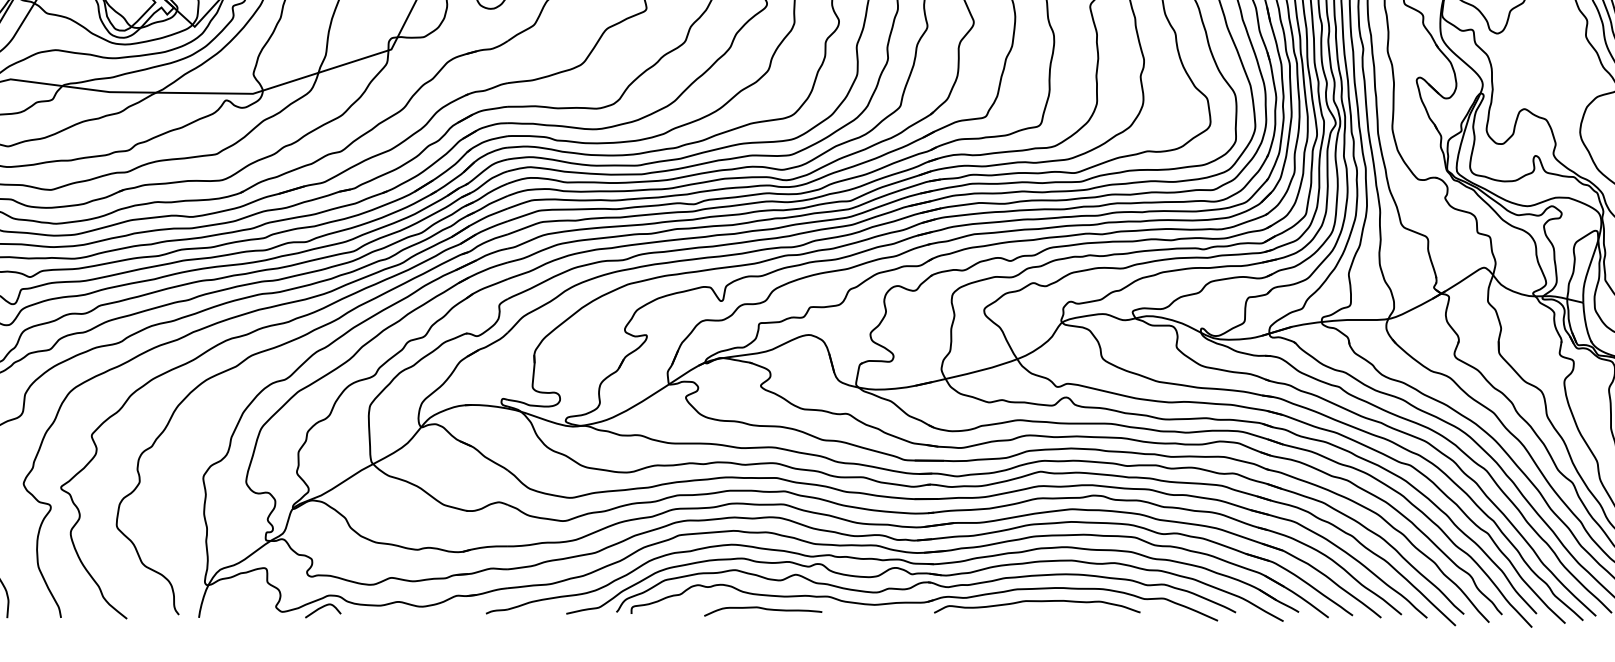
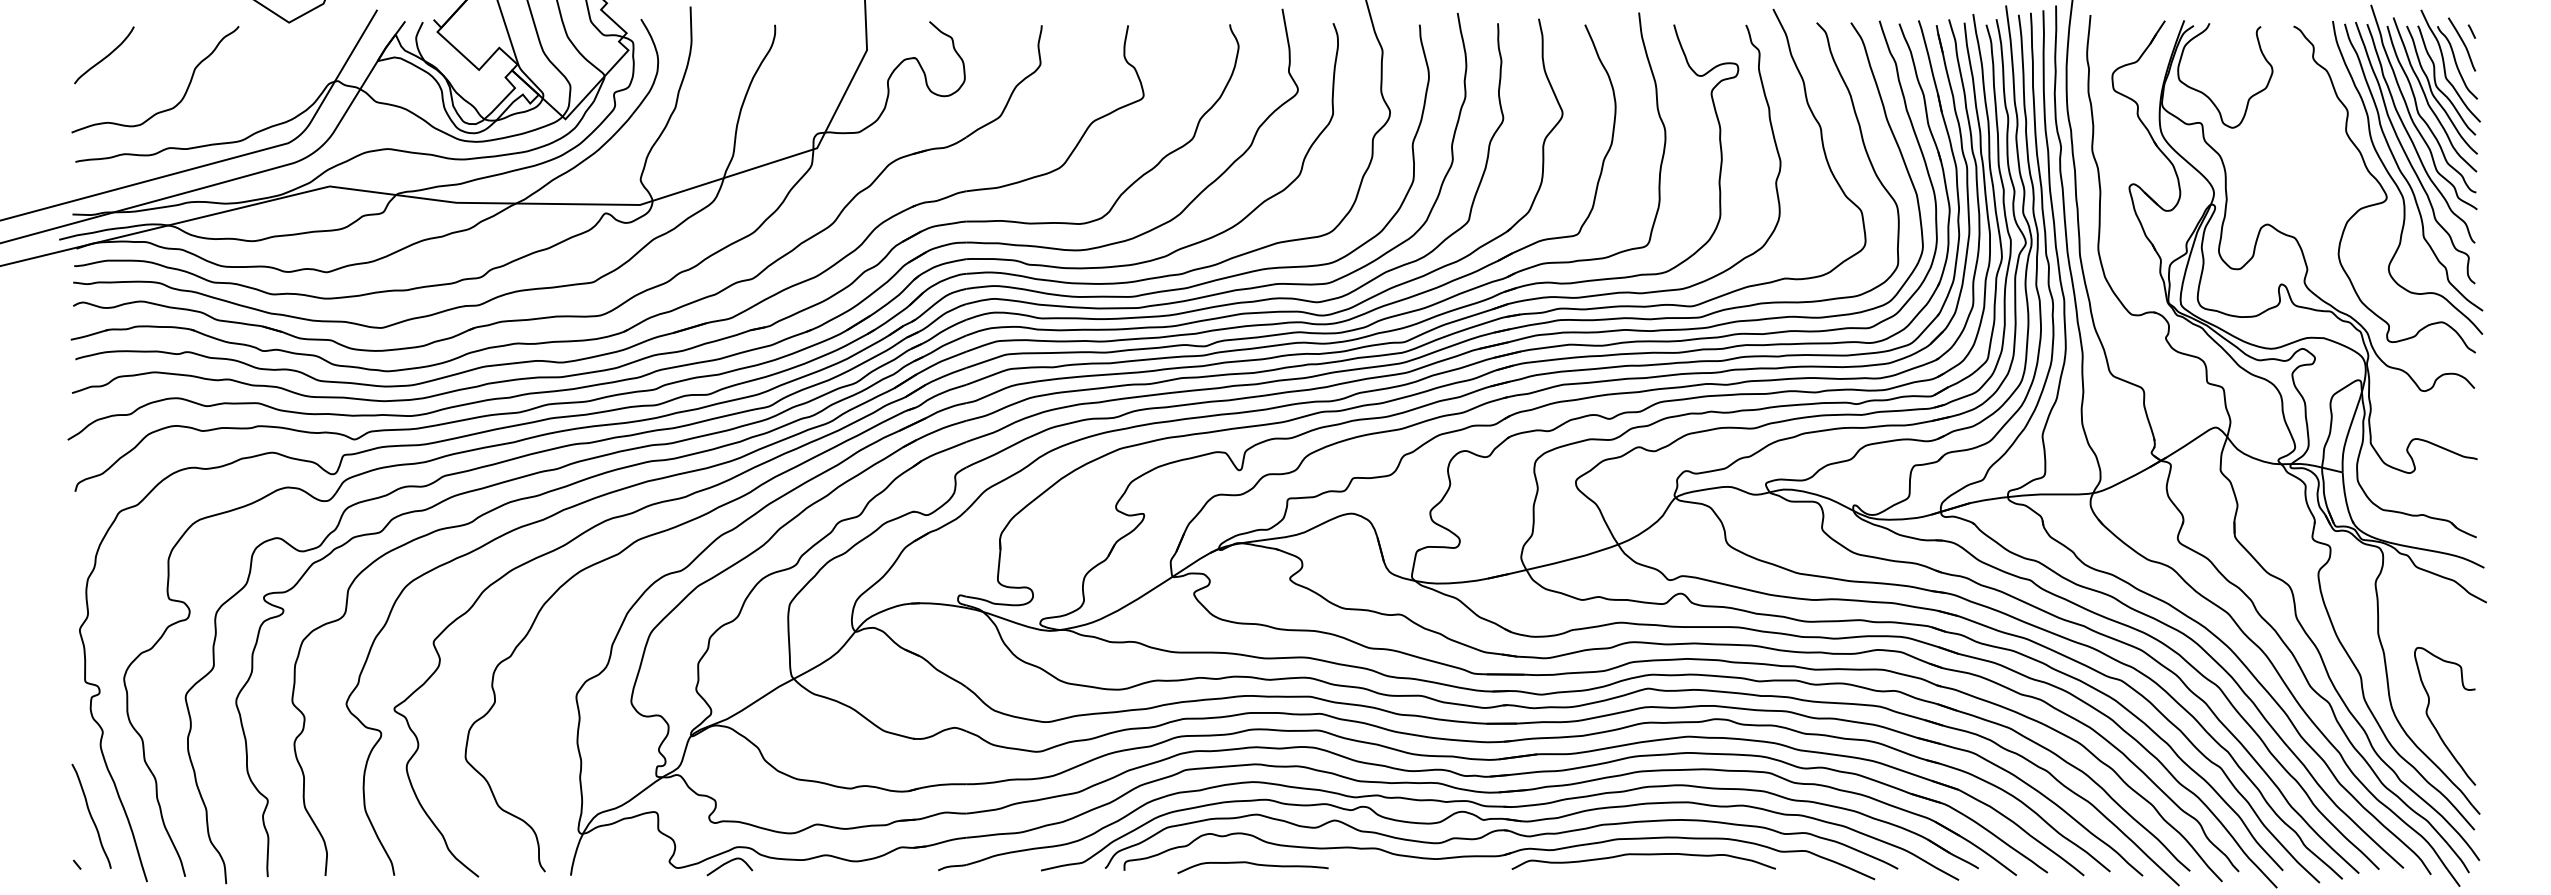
curve: (762, 609) -> (1252, 864), moved

